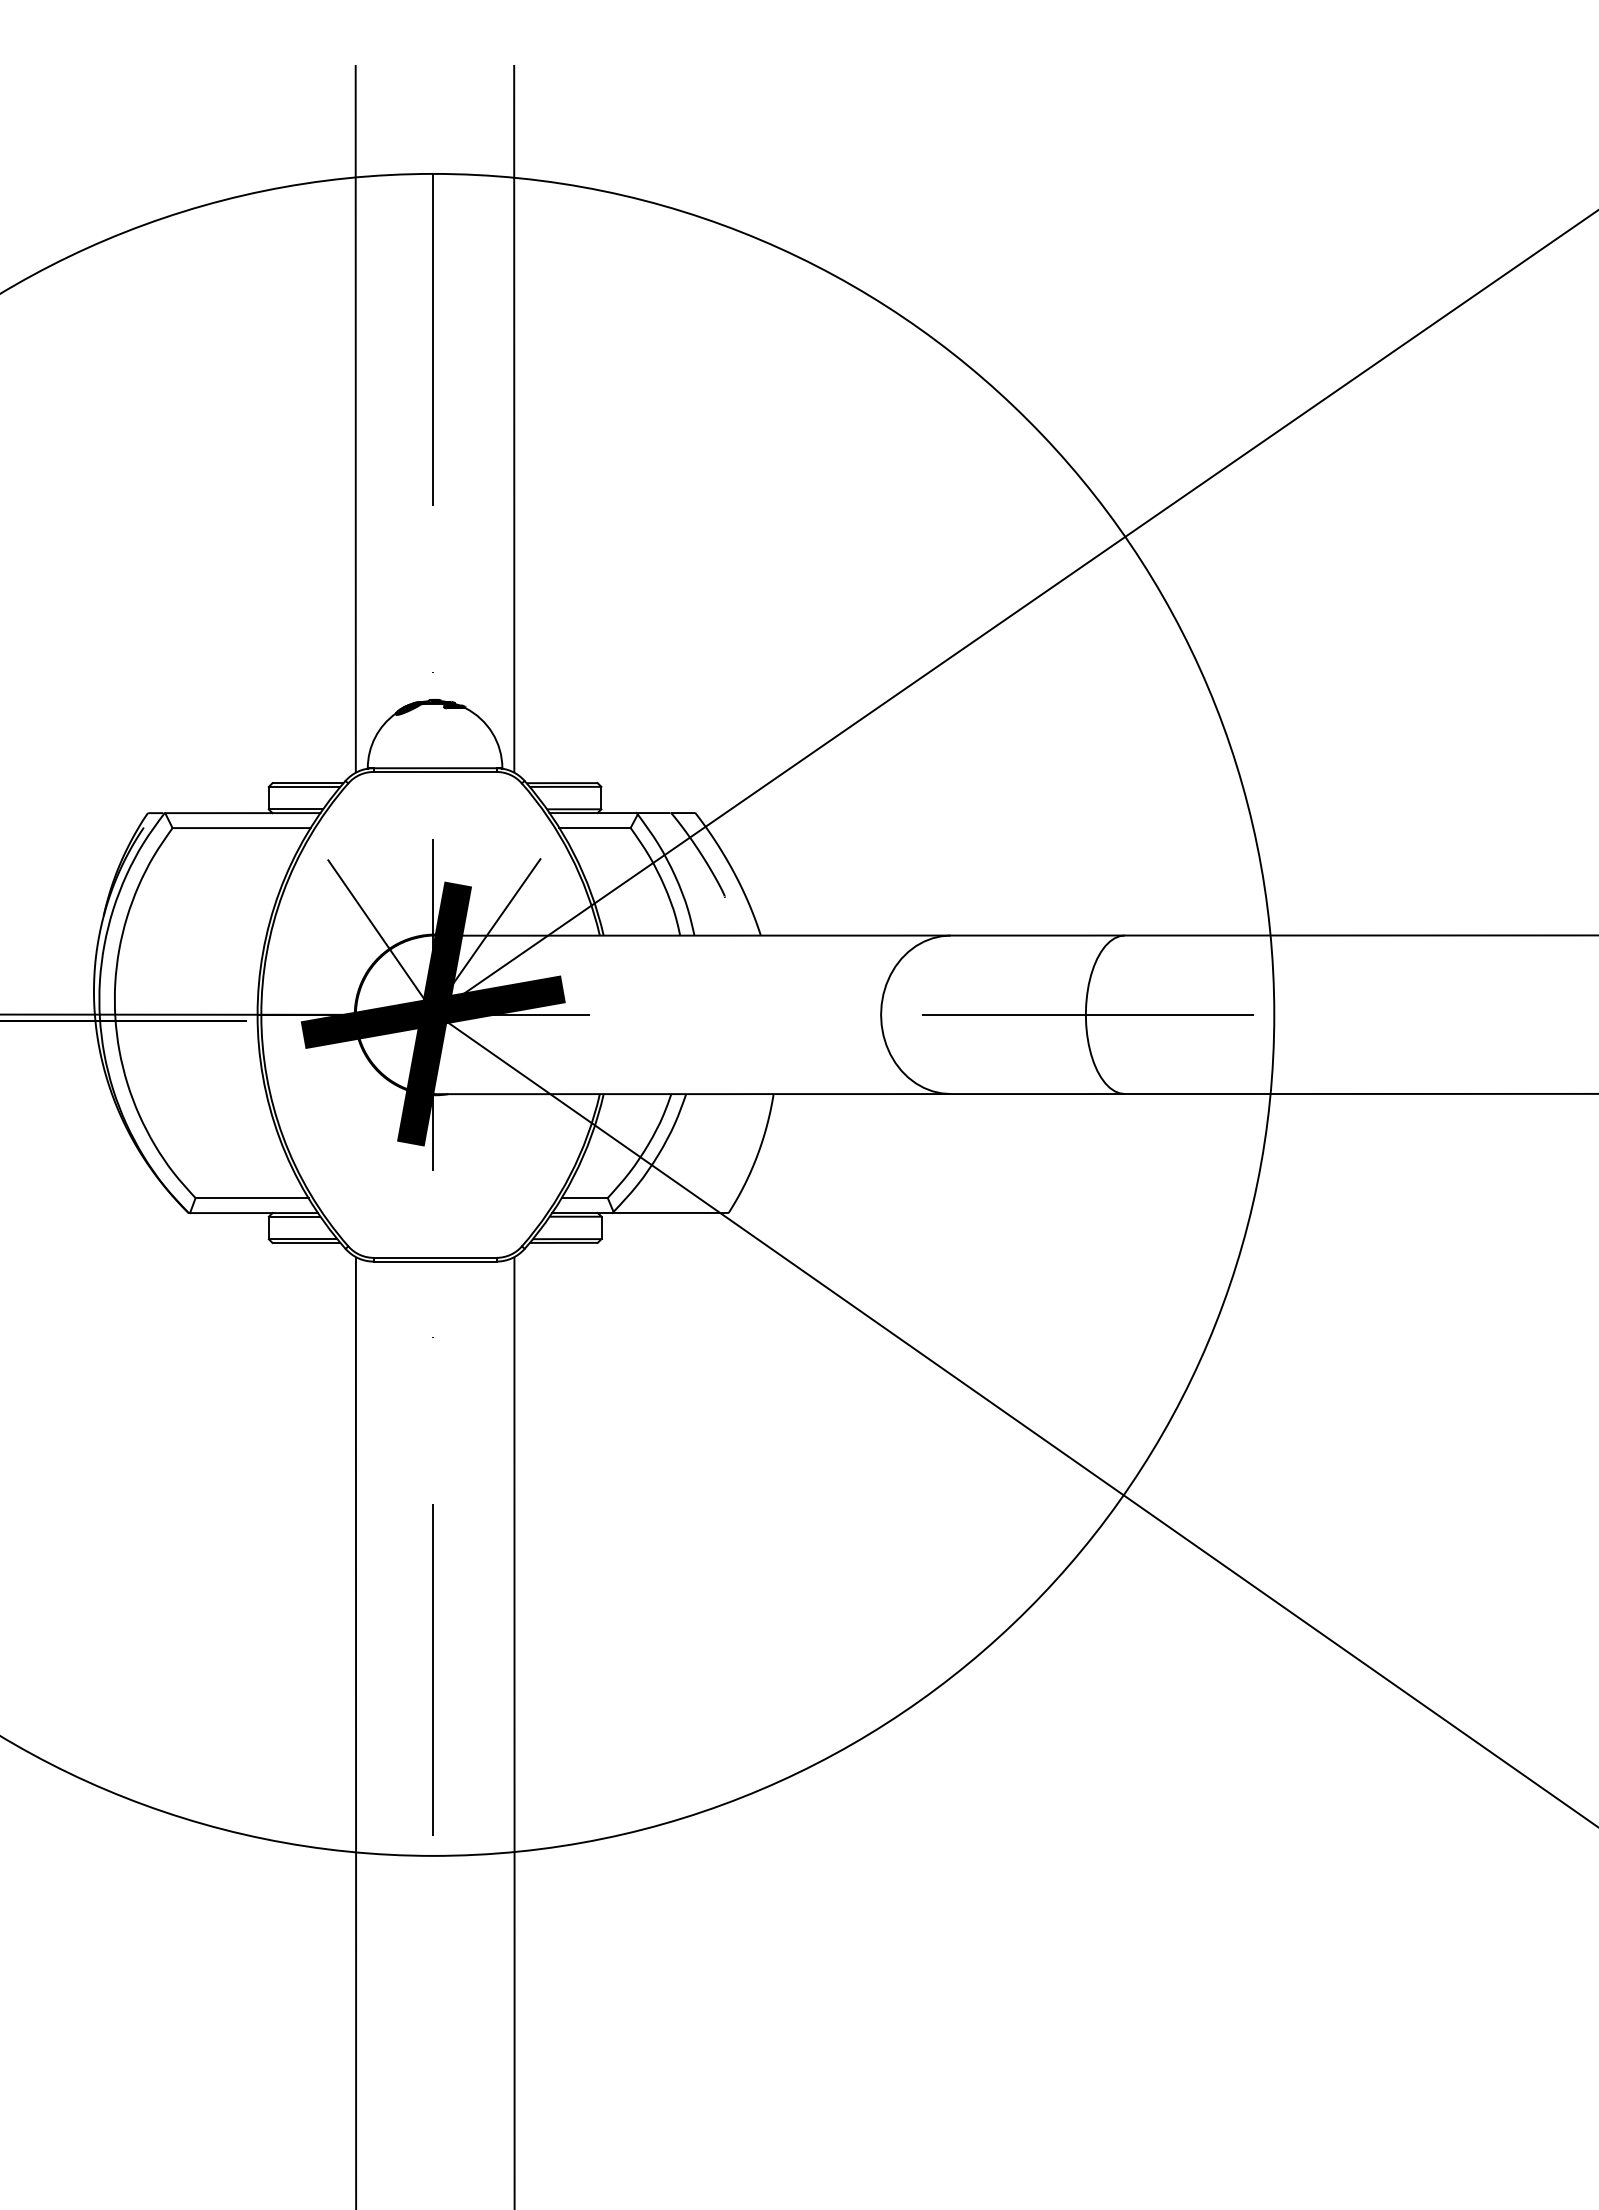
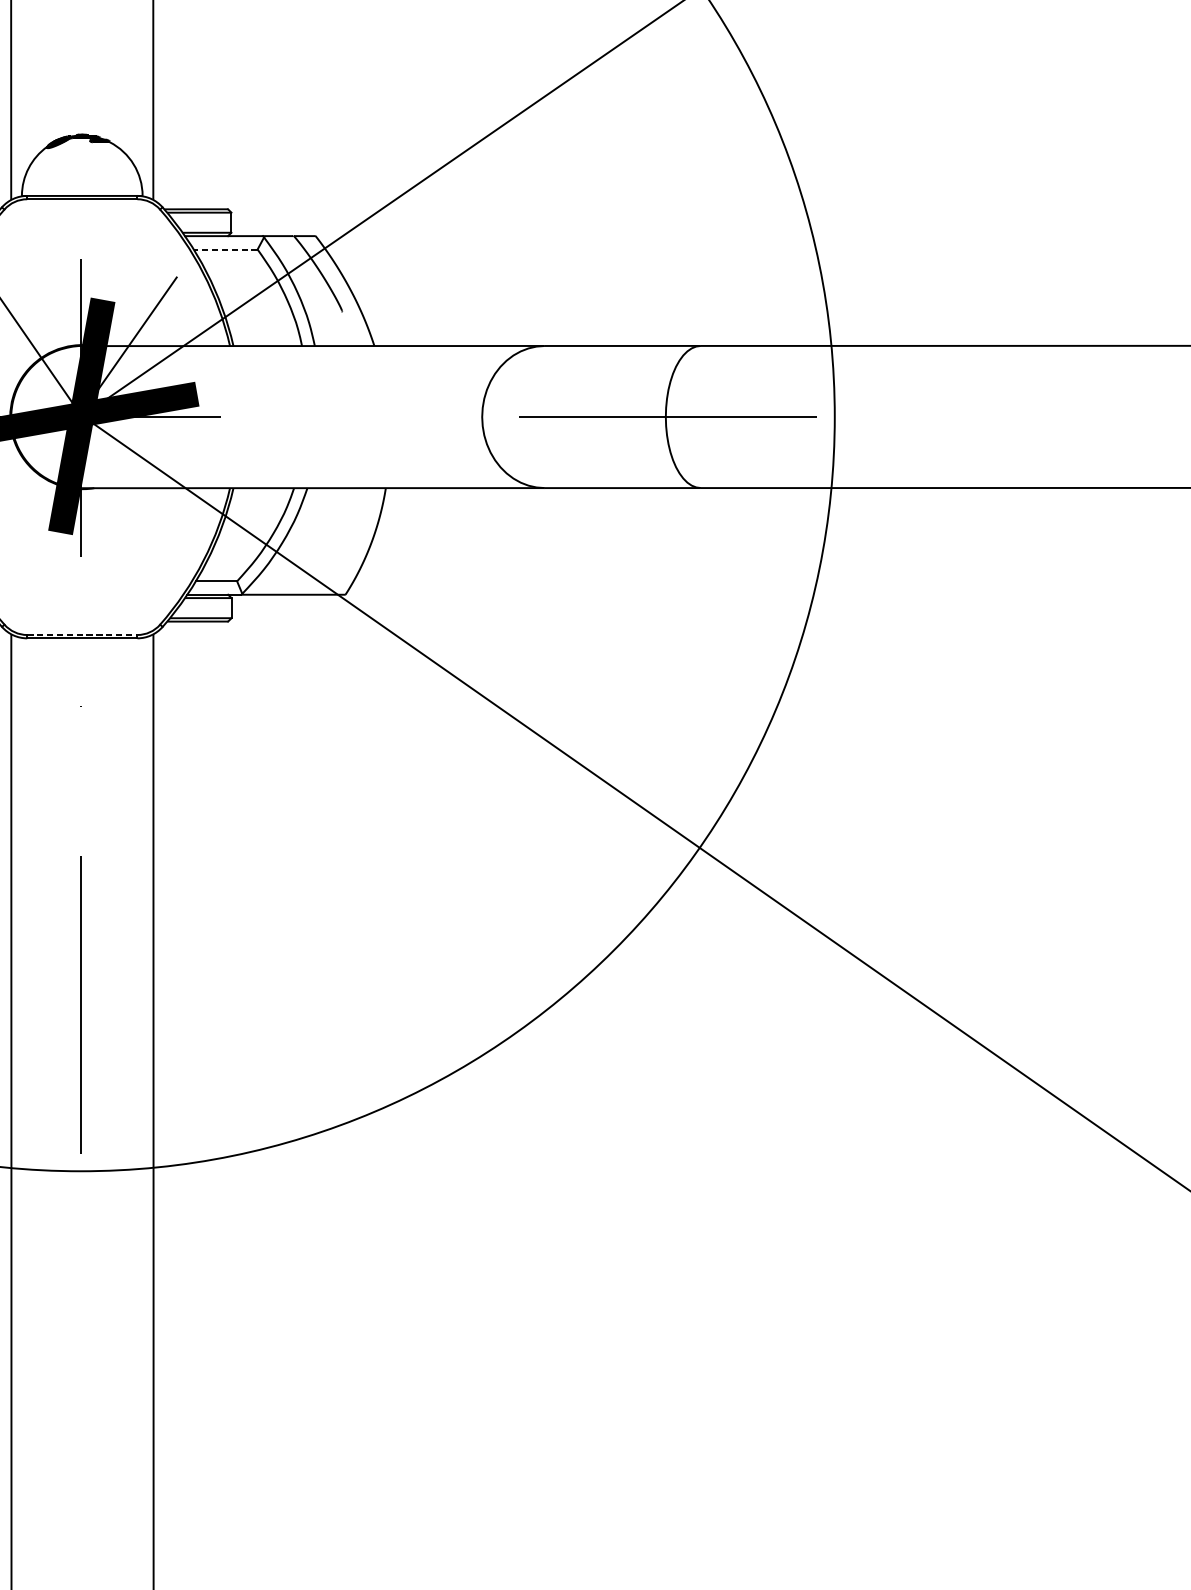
line: (595, 827) -> (226, 249), solid -> dashed
line: (435, 1257) -> (82, 634), solid -> dashed

